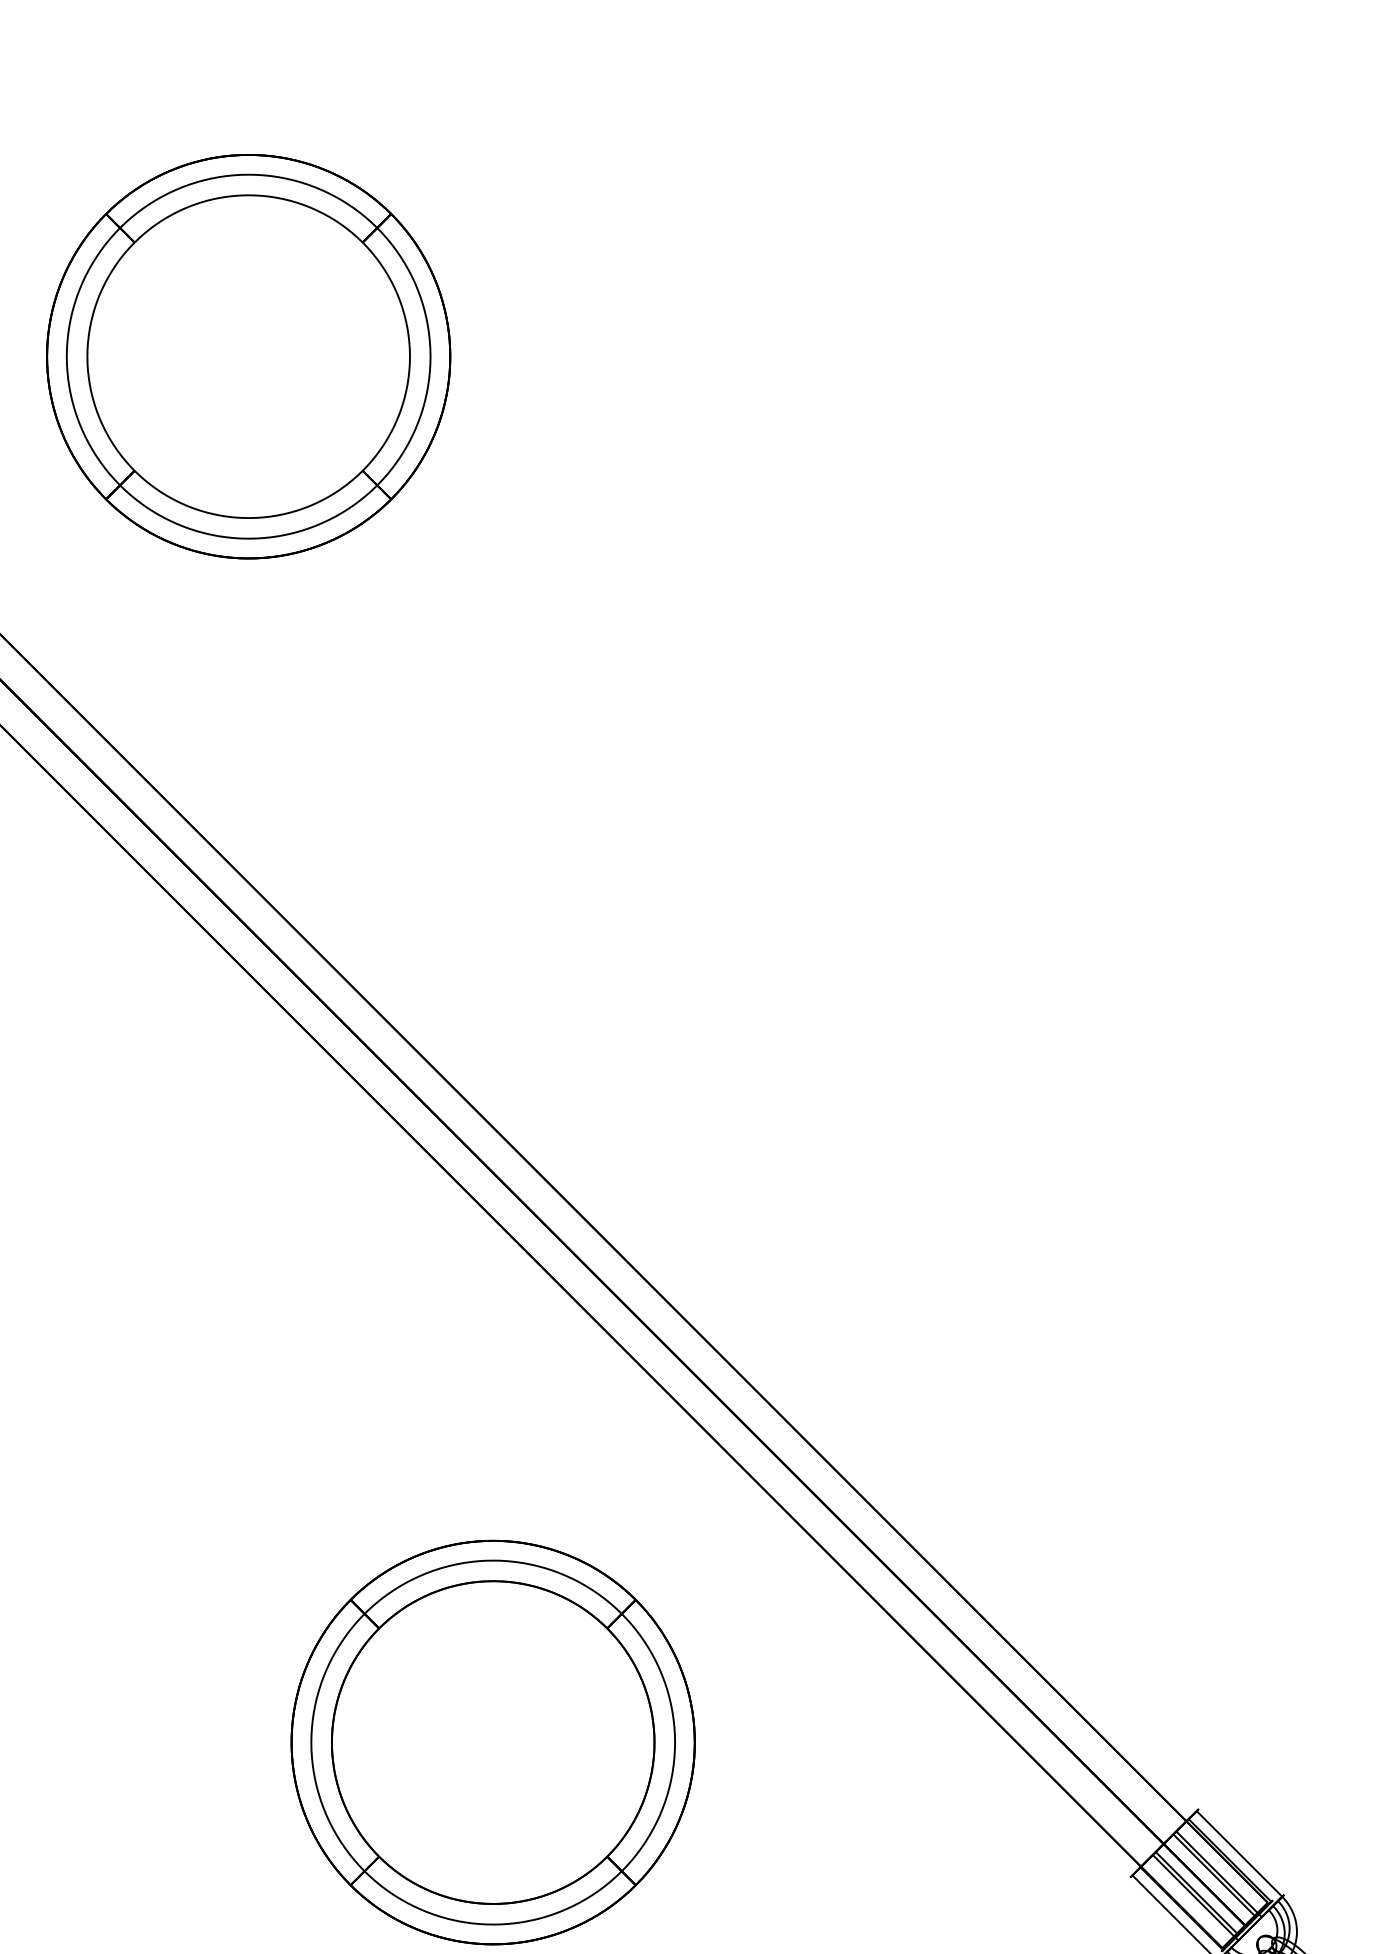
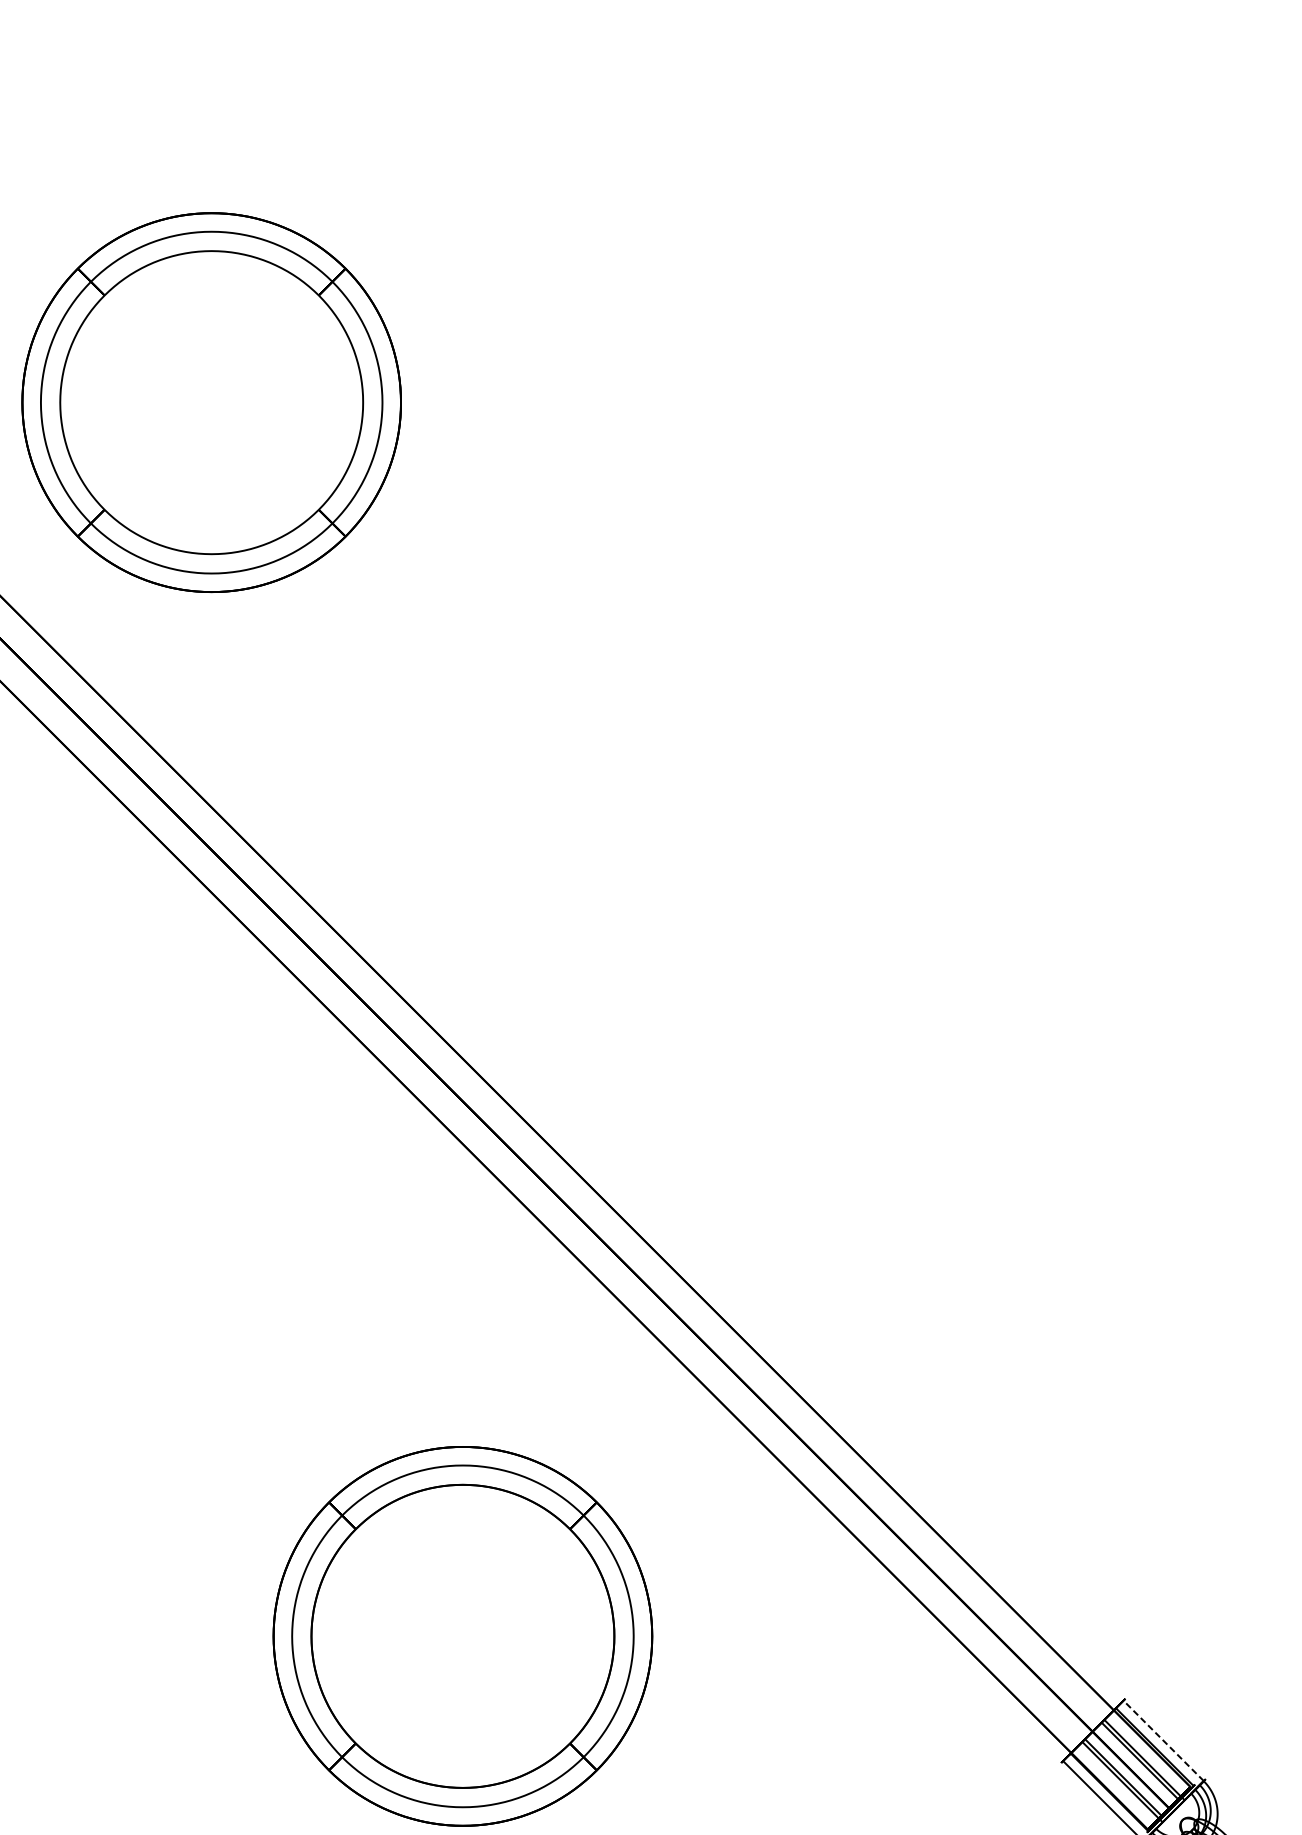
part: (248, 356) -> (211, 402), moved
line: (1239, 1853) -> (1163, 1740), solid -> dashed

